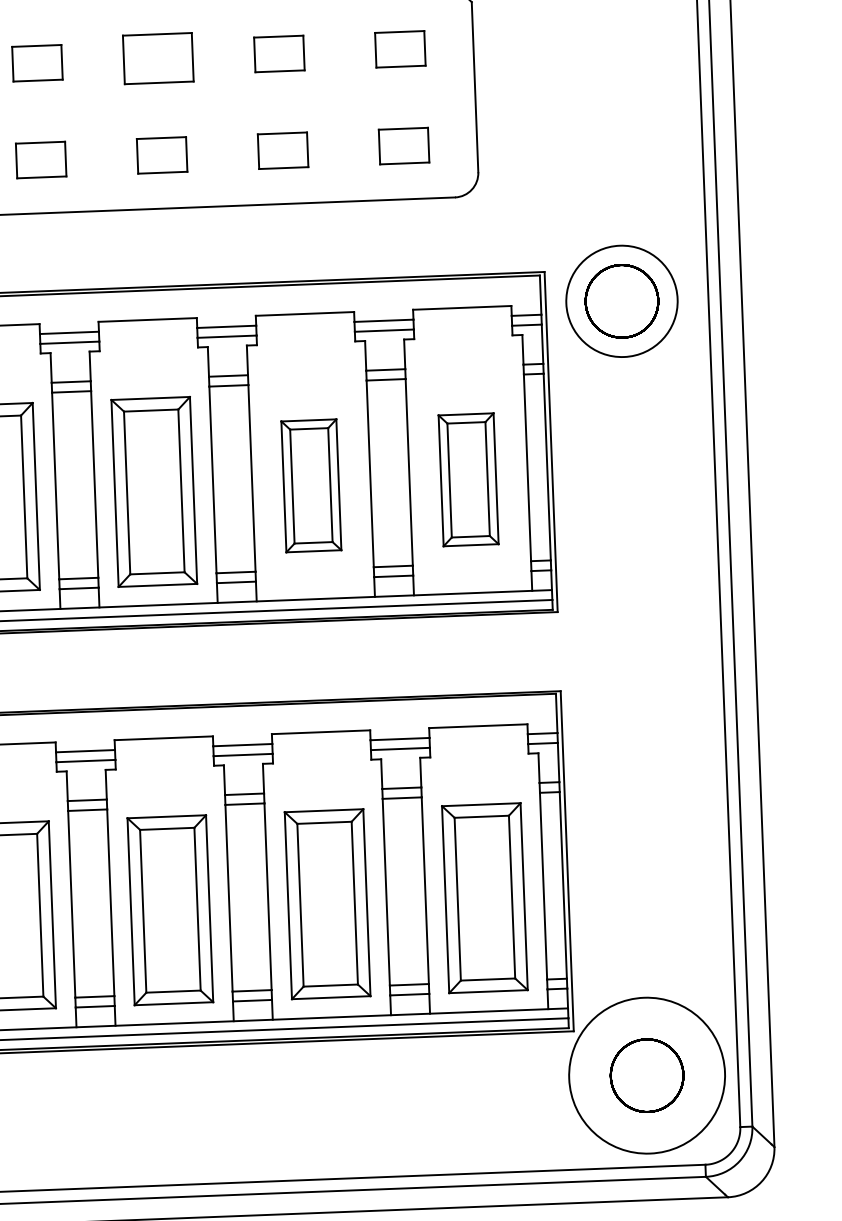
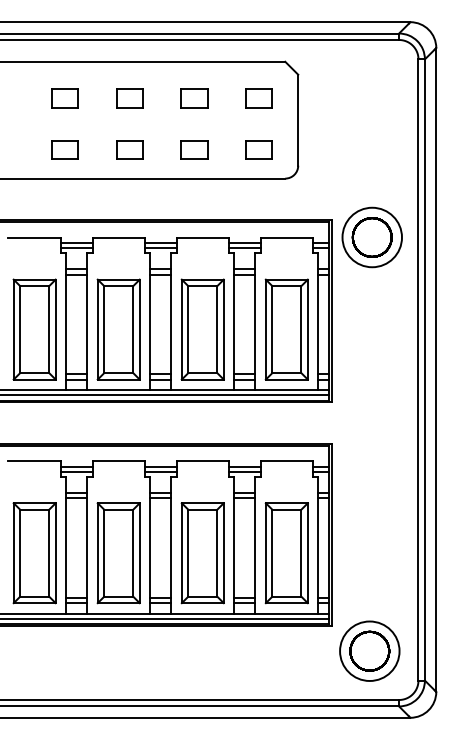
part: (157, 58) -> (129, 98), size x0.71
part: (468, 479) -> (286, 329), size x1.43
part: (310, 485) -> (202, 329), size x1.43
circle: (646, 1074) -> (369, 650), size x0.71

